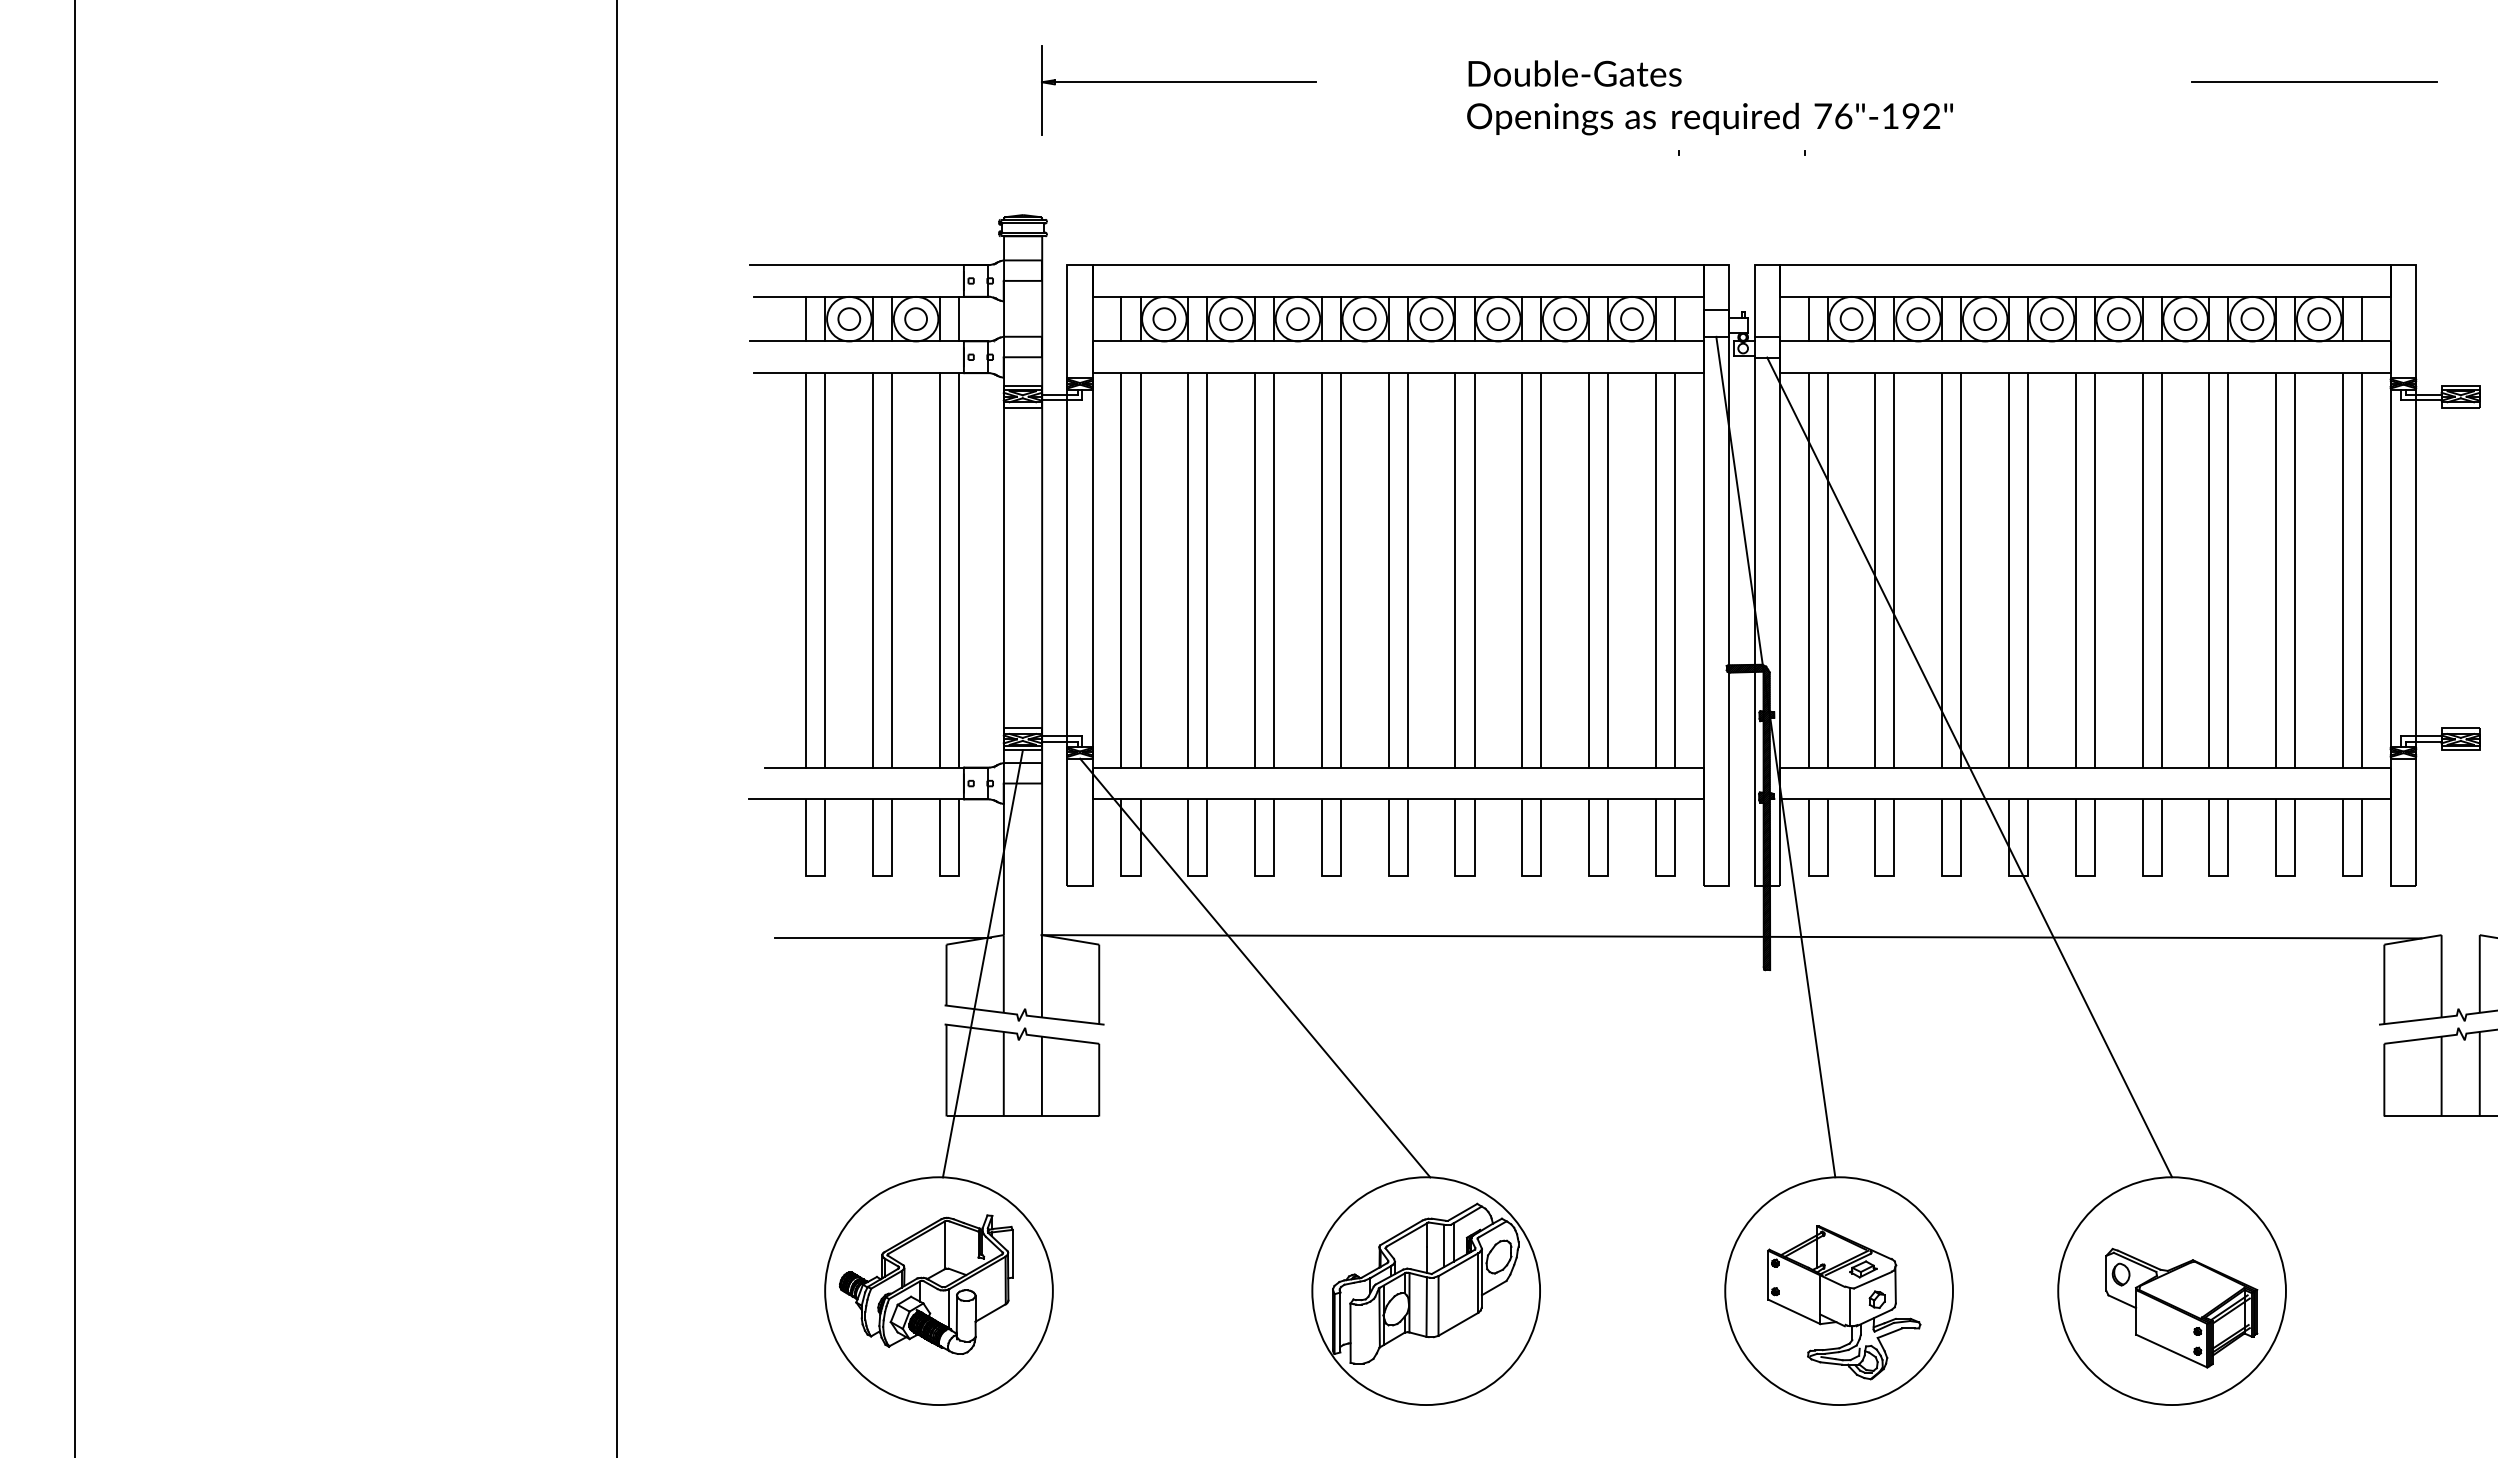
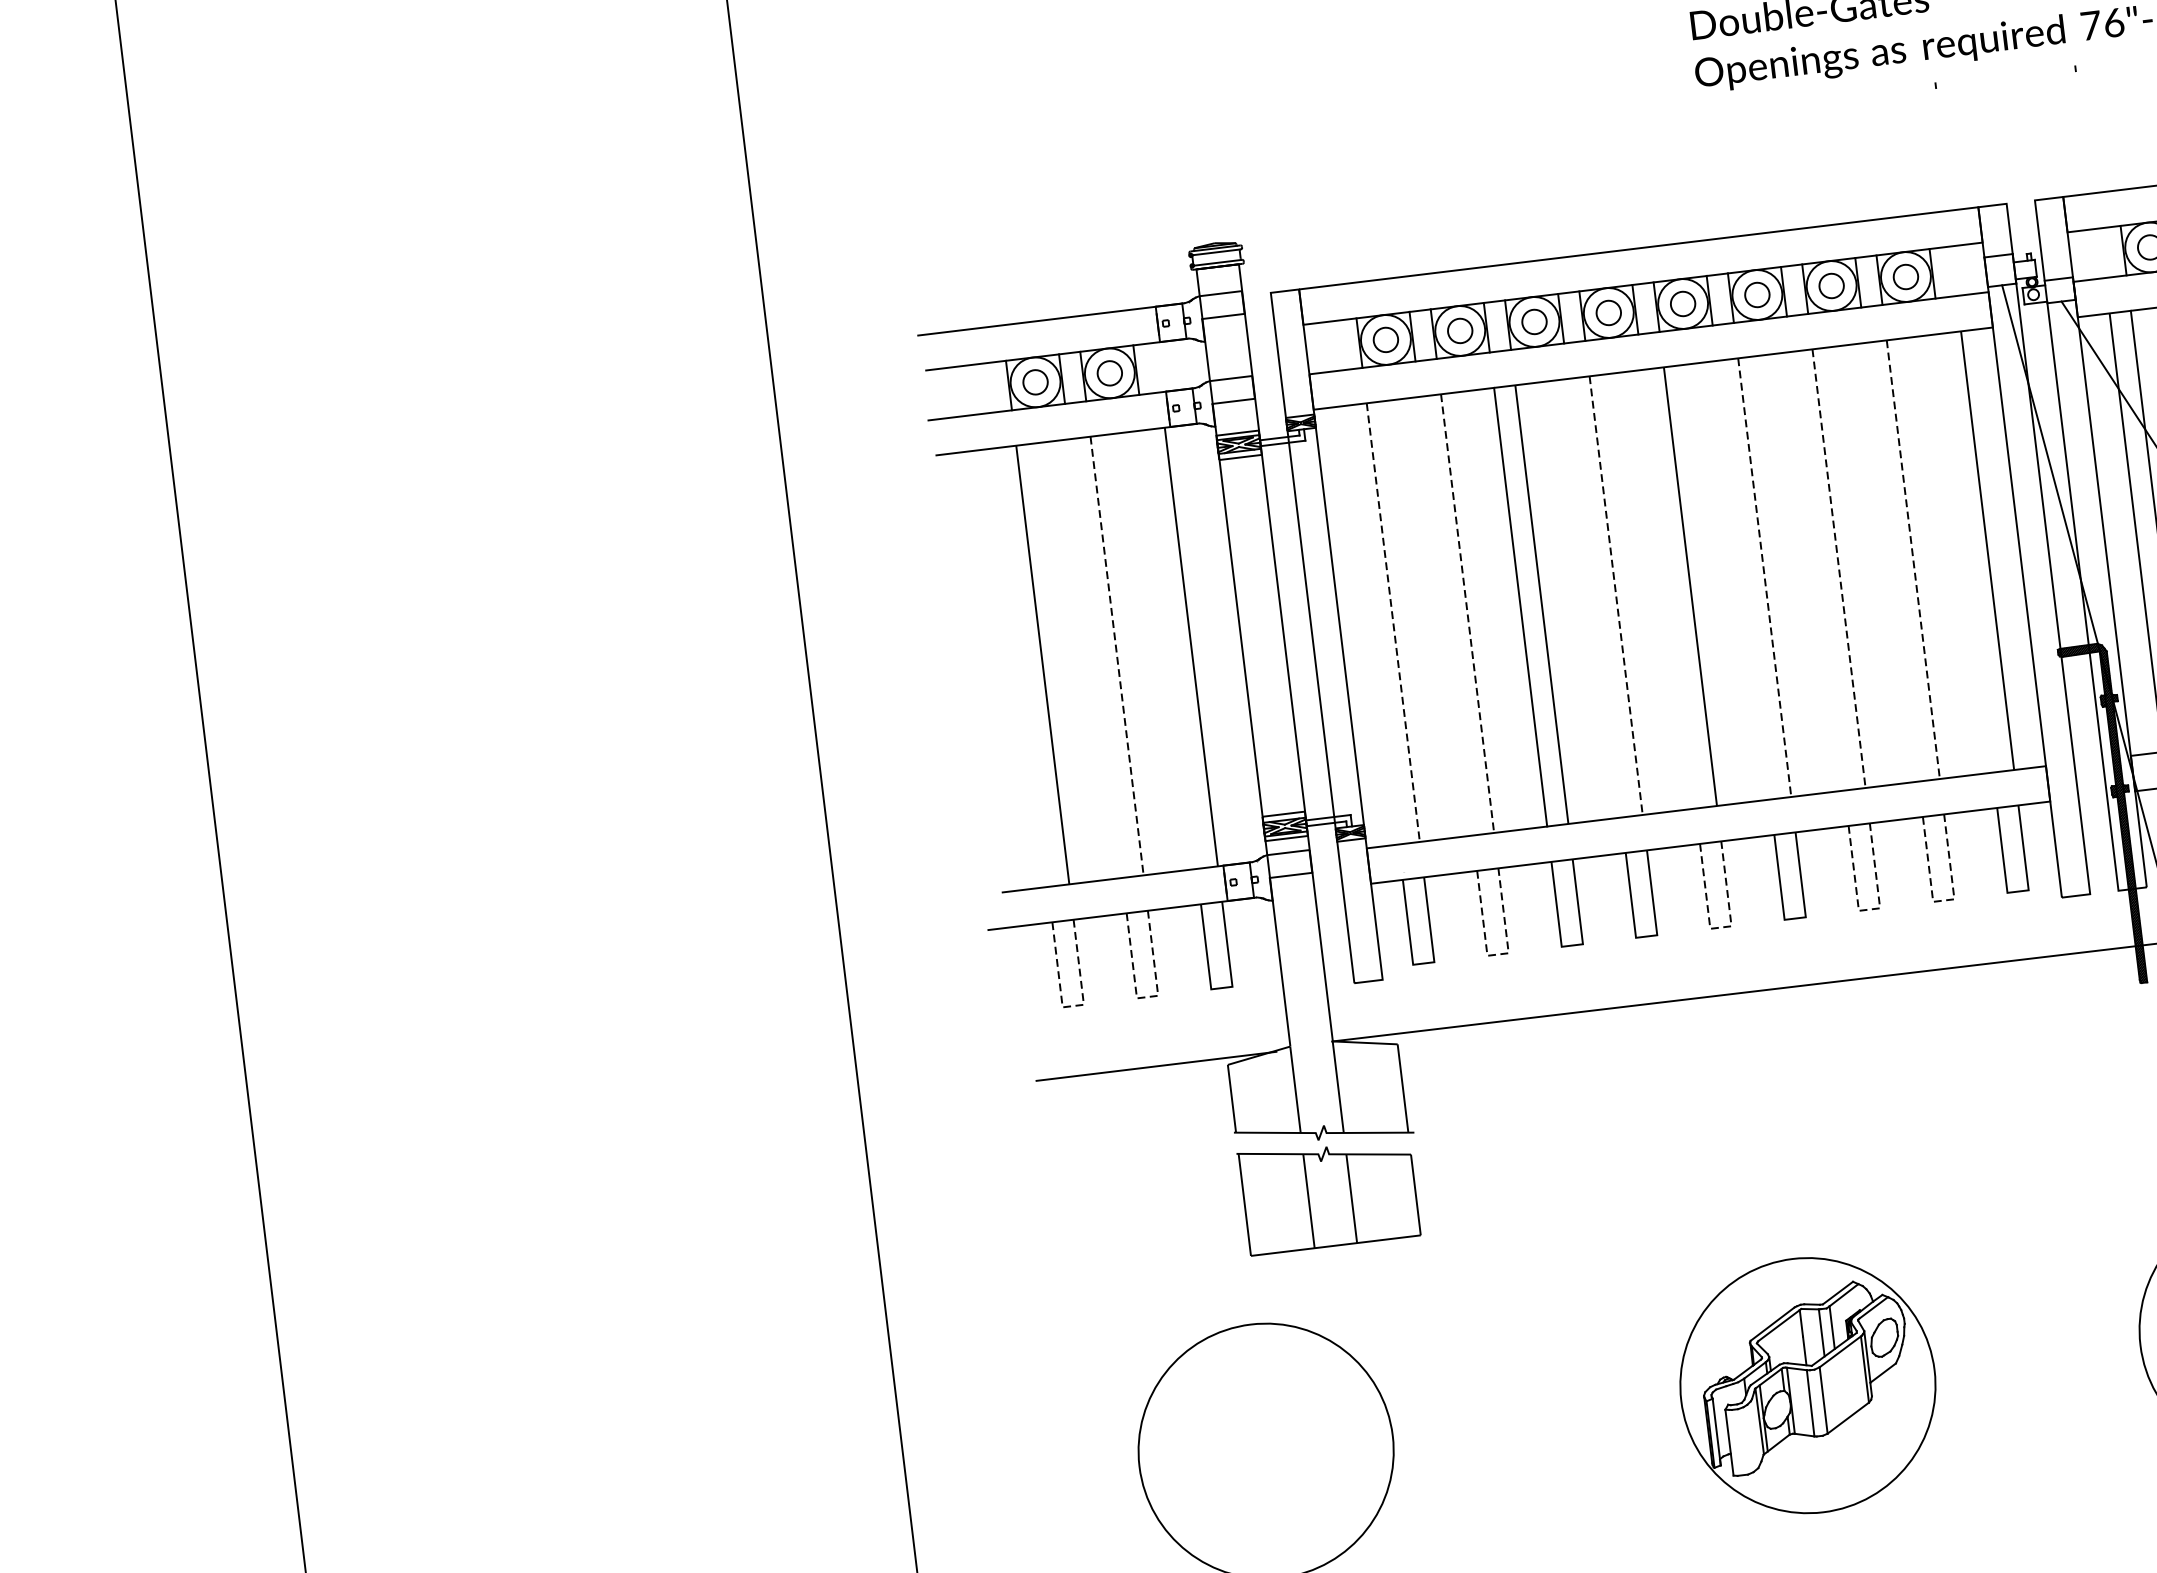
part: (1178, 82) -> (1369, 74), removed
line: (806, 318) -> (987, 387), removed
line: (959, 318) -> (1158, 366), removed
line: (1121, 318) -> (1338, 344), removed
line: (1674, 318) -> (1953, 270), removed
line: (1808, 318) -> (2102, 252), removed
line: (806, 570) -> (1021, 667), removed
line: (873, 570) -> (1096, 658), removed
line: (892, 570) -> (1117, 656), solid -> dashed
line: (939, 570) -> (1169, 649), removed
line: (1121, 570) -> (1372, 625), removed
line: (1140, 570) -> (1393, 622), solid -> dashed
line: (1188, 570) -> (1446, 616), removed
line: (1207, 570) -> (1467, 613), solid -> dashed
line: (1321, 570) -> (1594, 598), removed
line: (1340, 570) -> (1615, 595), solid -> dashed
line: (1388, 570) -> (1669, 589), removed
line: (1455, 570) -> (1743, 580), removed
line: (1474, 570) -> (1764, 577), solid -> dashed
line: (1522, 570) -> (1818, 571), removed
line: (1541, 570) -> (1839, 568), solid -> dashed
line: (1589, 570) -> (1892, 562), removed
line: (1608, 570) -> (1913, 559), solid -> dashed
line: (1655, 570) -> (1965, 553), removed
line: (815, 875) -> (1072, 1005), solid -> dashed
line: (882, 875) -> (1147, 996), solid -> dashed
line: (1197, 875) -> (1497, 954), solid -> dashed
line: (1398, 875) -> (1721, 927), solid -> dashed
line: (1531, 875) -> (1869, 909), solid -> dashed
line: (1598, 875) -> (1943, 900), solid -> dashed
line: (982, 963) -> (1270, 1080), removed
line: (1255, 967) -> (1574, 1048), removed
part: (926, 1284) -> (1251, 1445), removed

